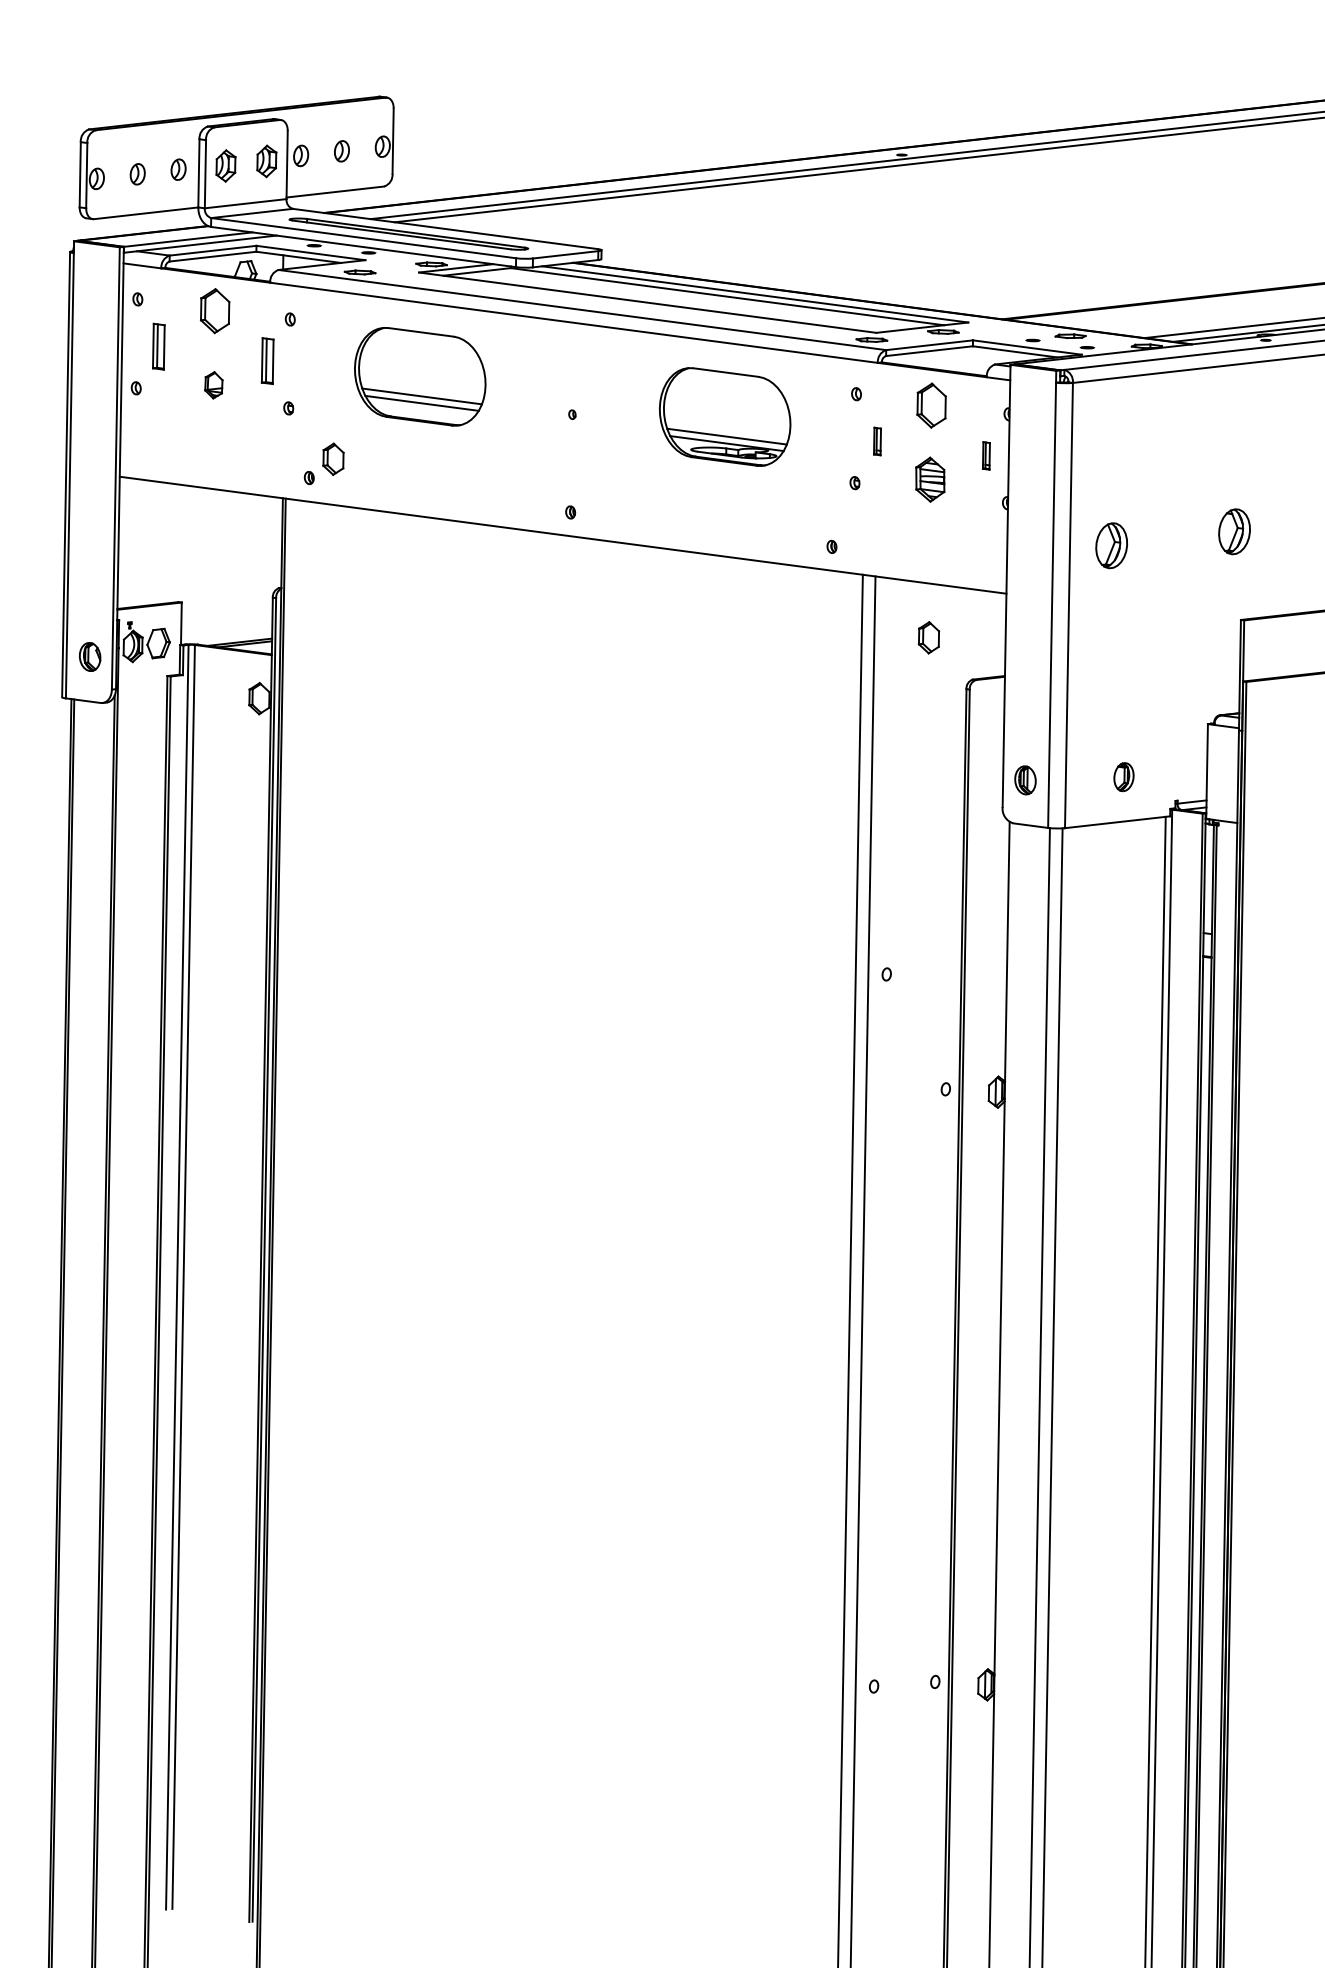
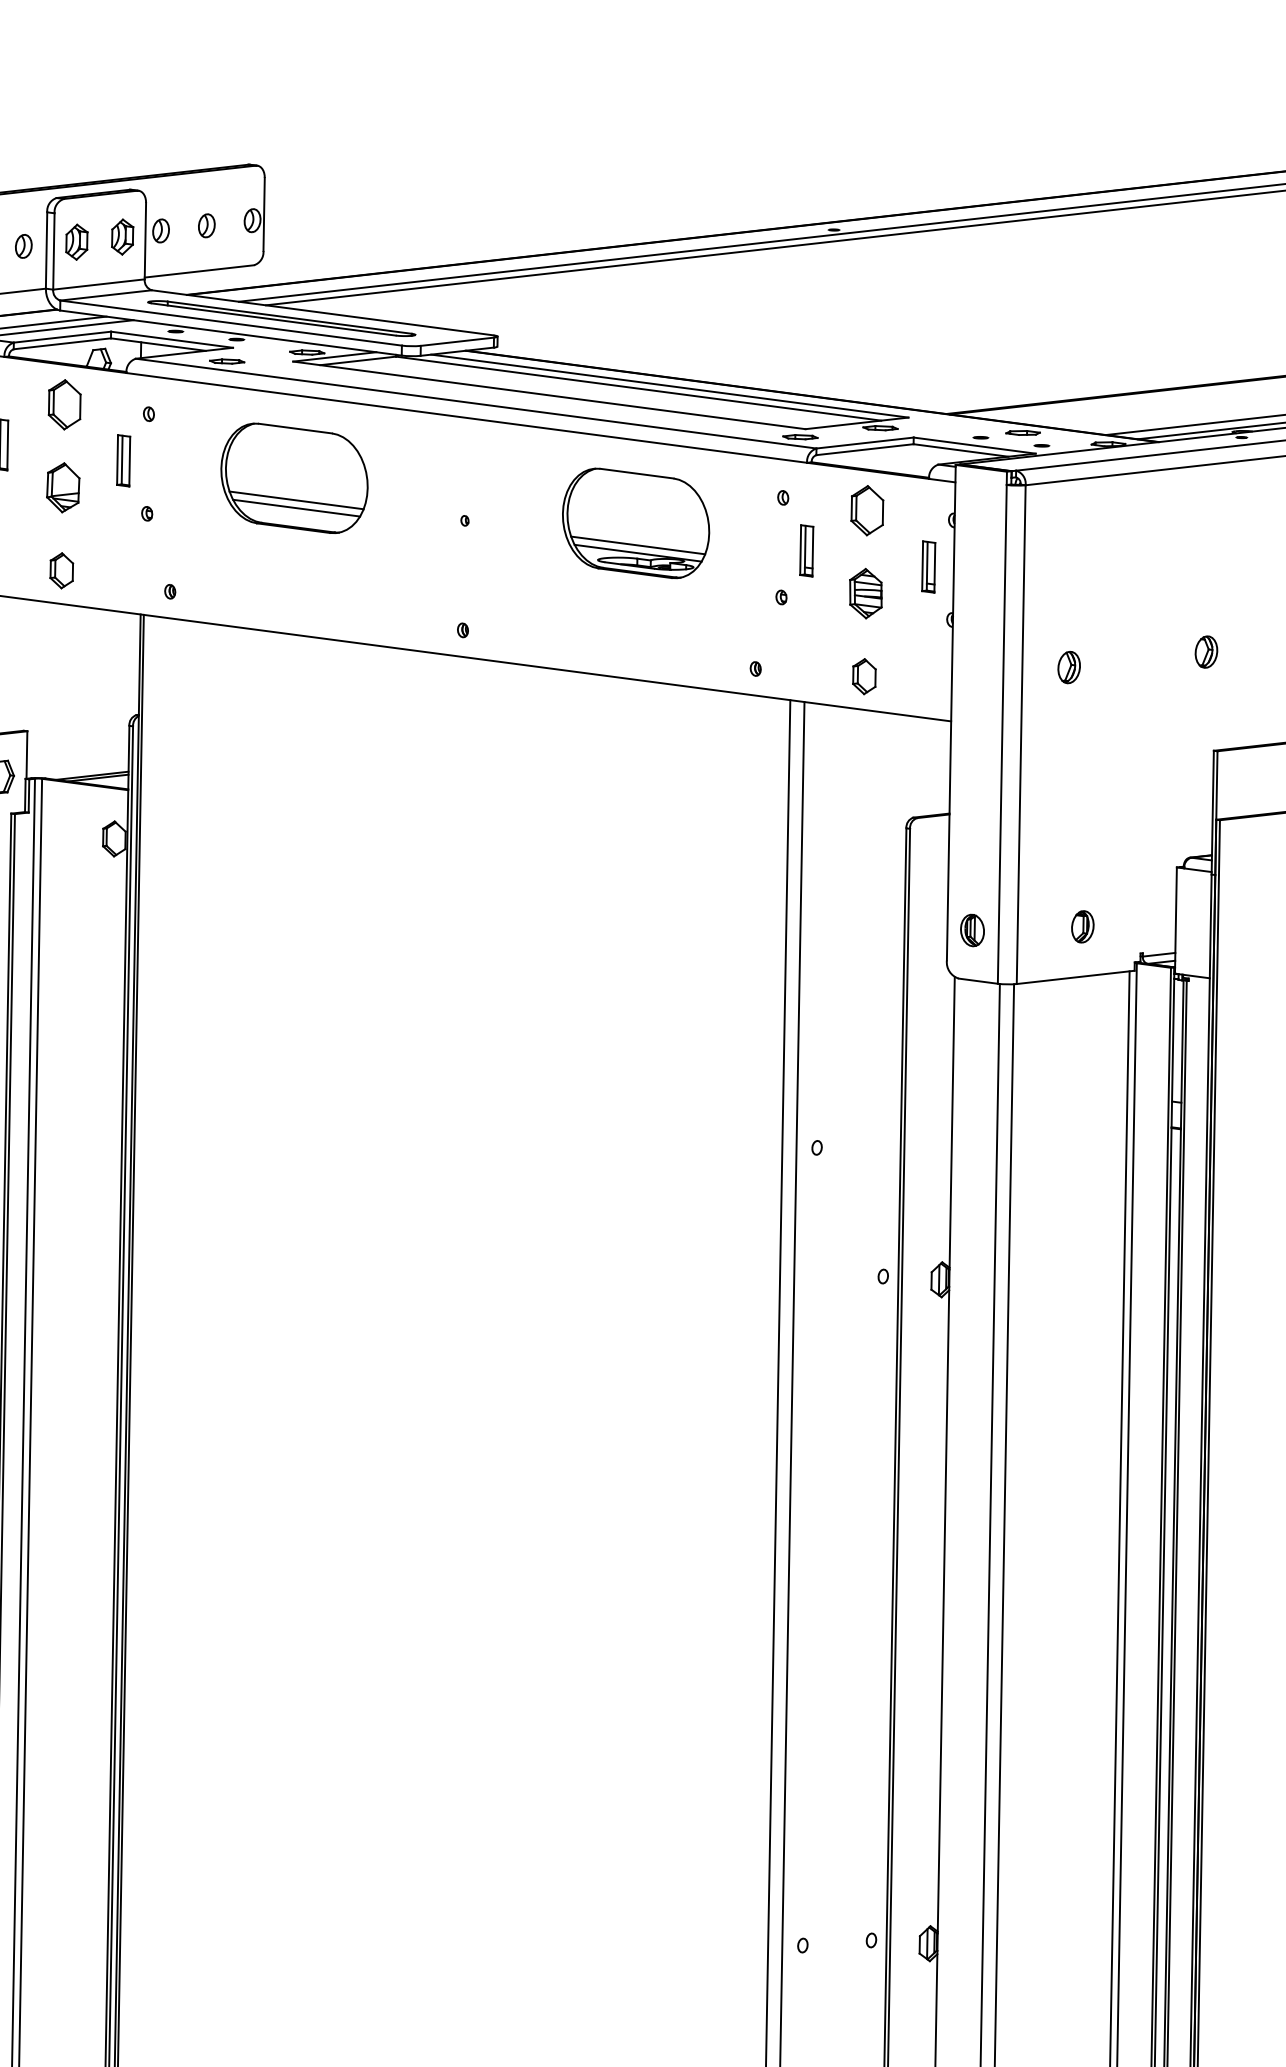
part: (213, 385) -> (62, 488), size x1.67
part: (877, 441) -> (806, 550), size x1.67
part: (986, 455) -> (928, 566), size x1.67
part: (333, 458) -> (61, 569), moved
part: (1233, 531) -> (1205, 651), size x0.62
part: (1111, 545) -> (1068, 667), size x0.62
part: (928, 637) -> (863, 676), moved

